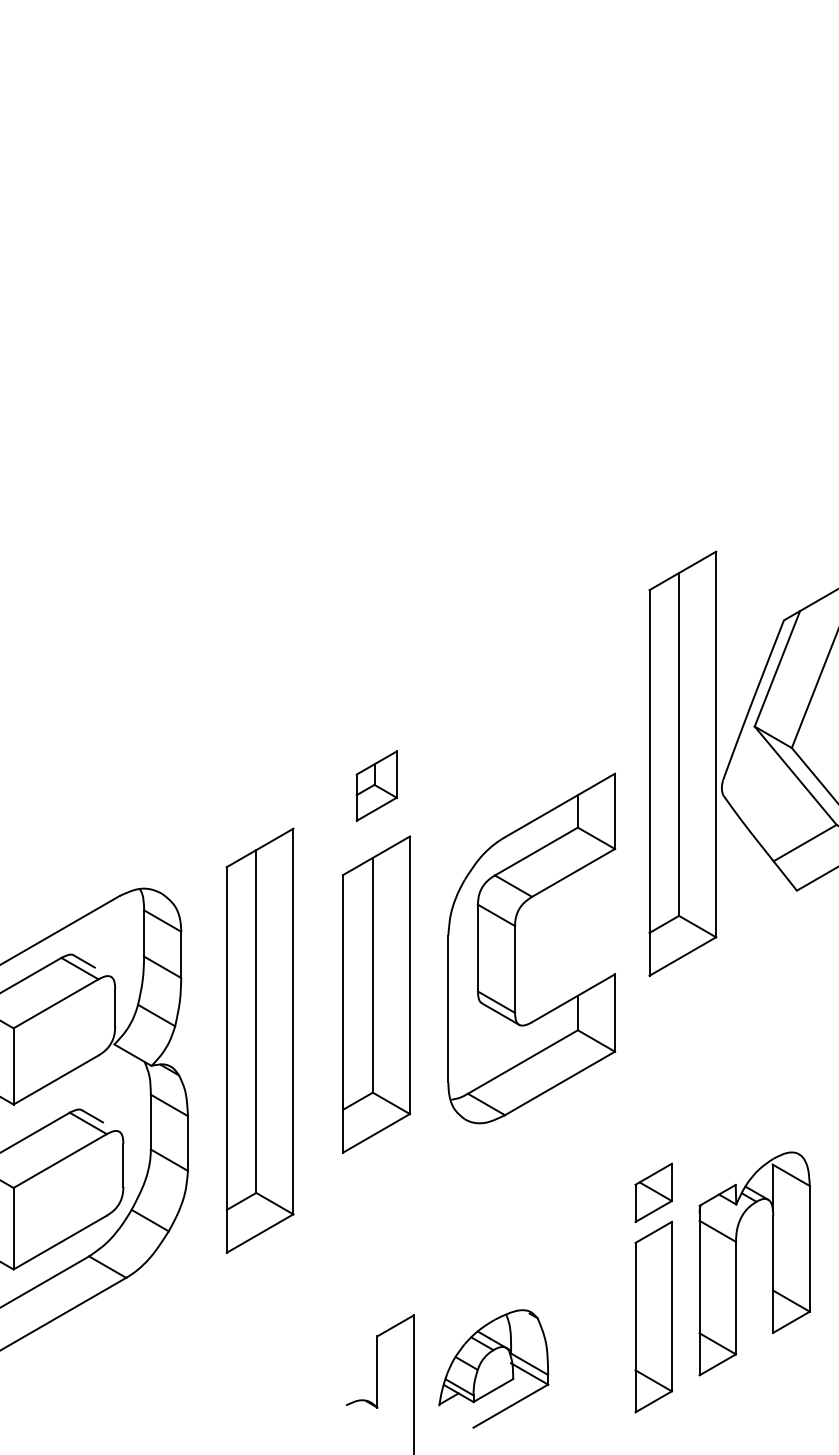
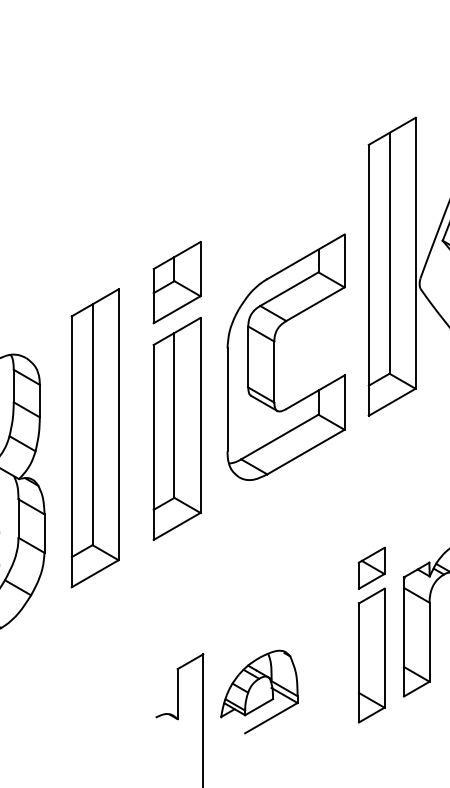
part: (376, 785) -> (177, 282), size x1.67
part: (515, 948) -> (274, 357), moved
part: (259, 1040) -> (94, 438), moved

